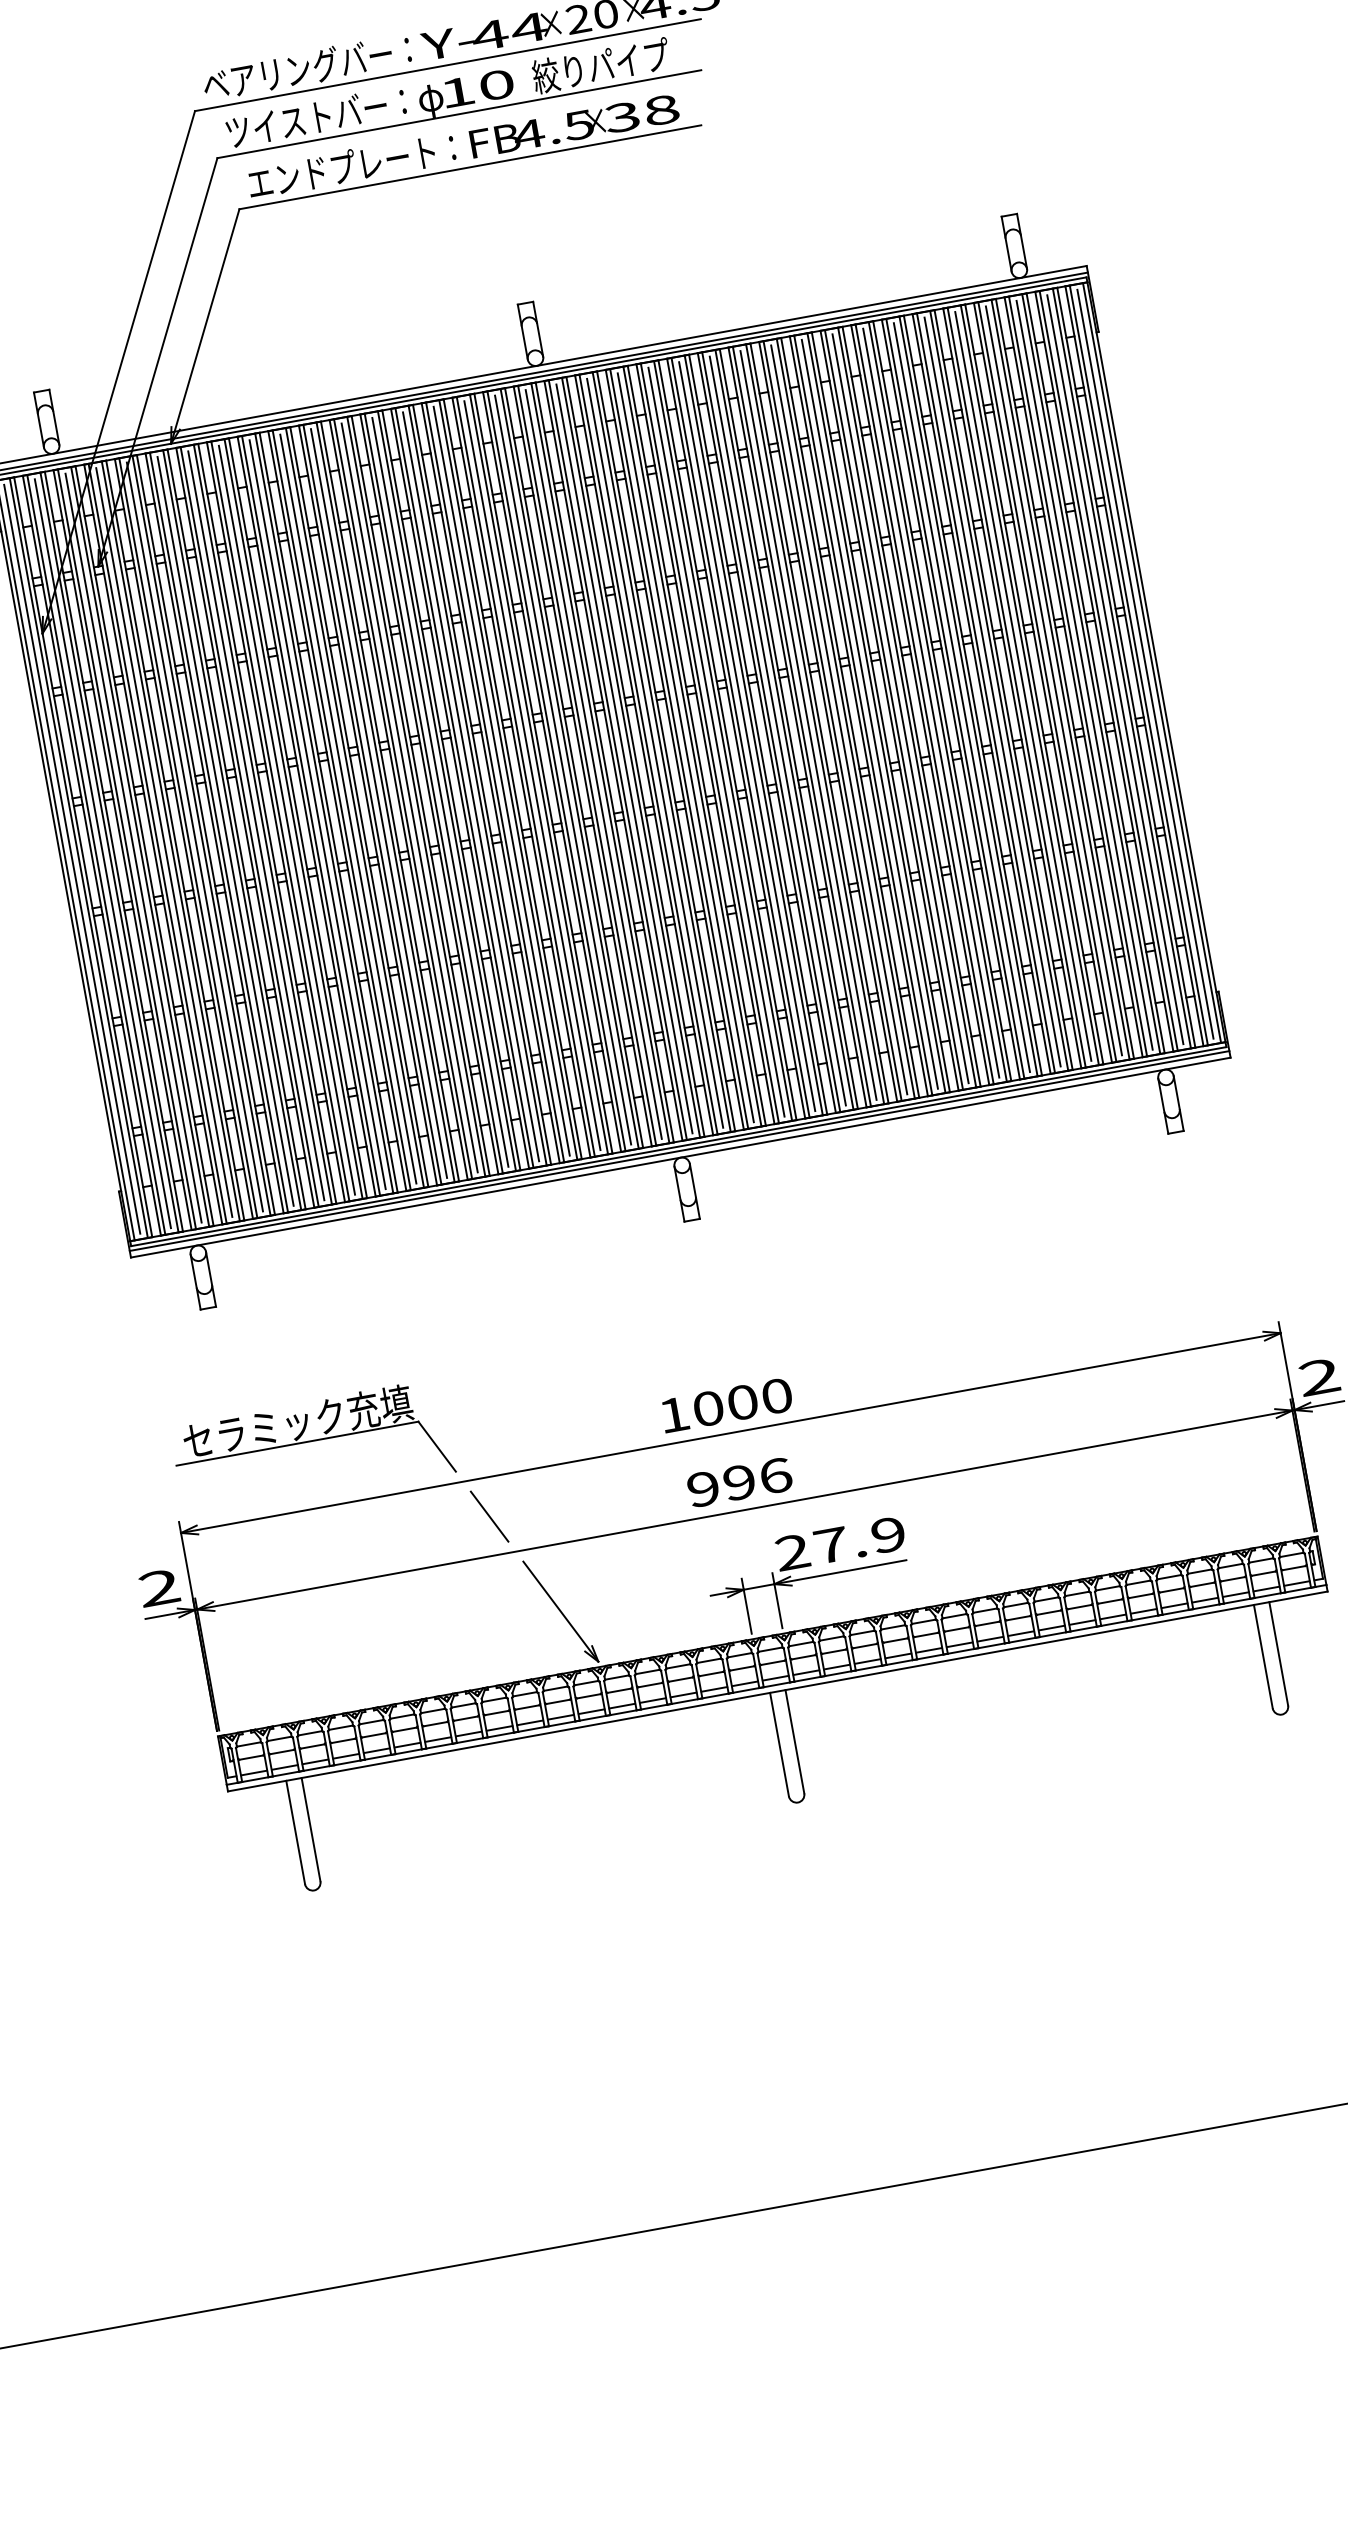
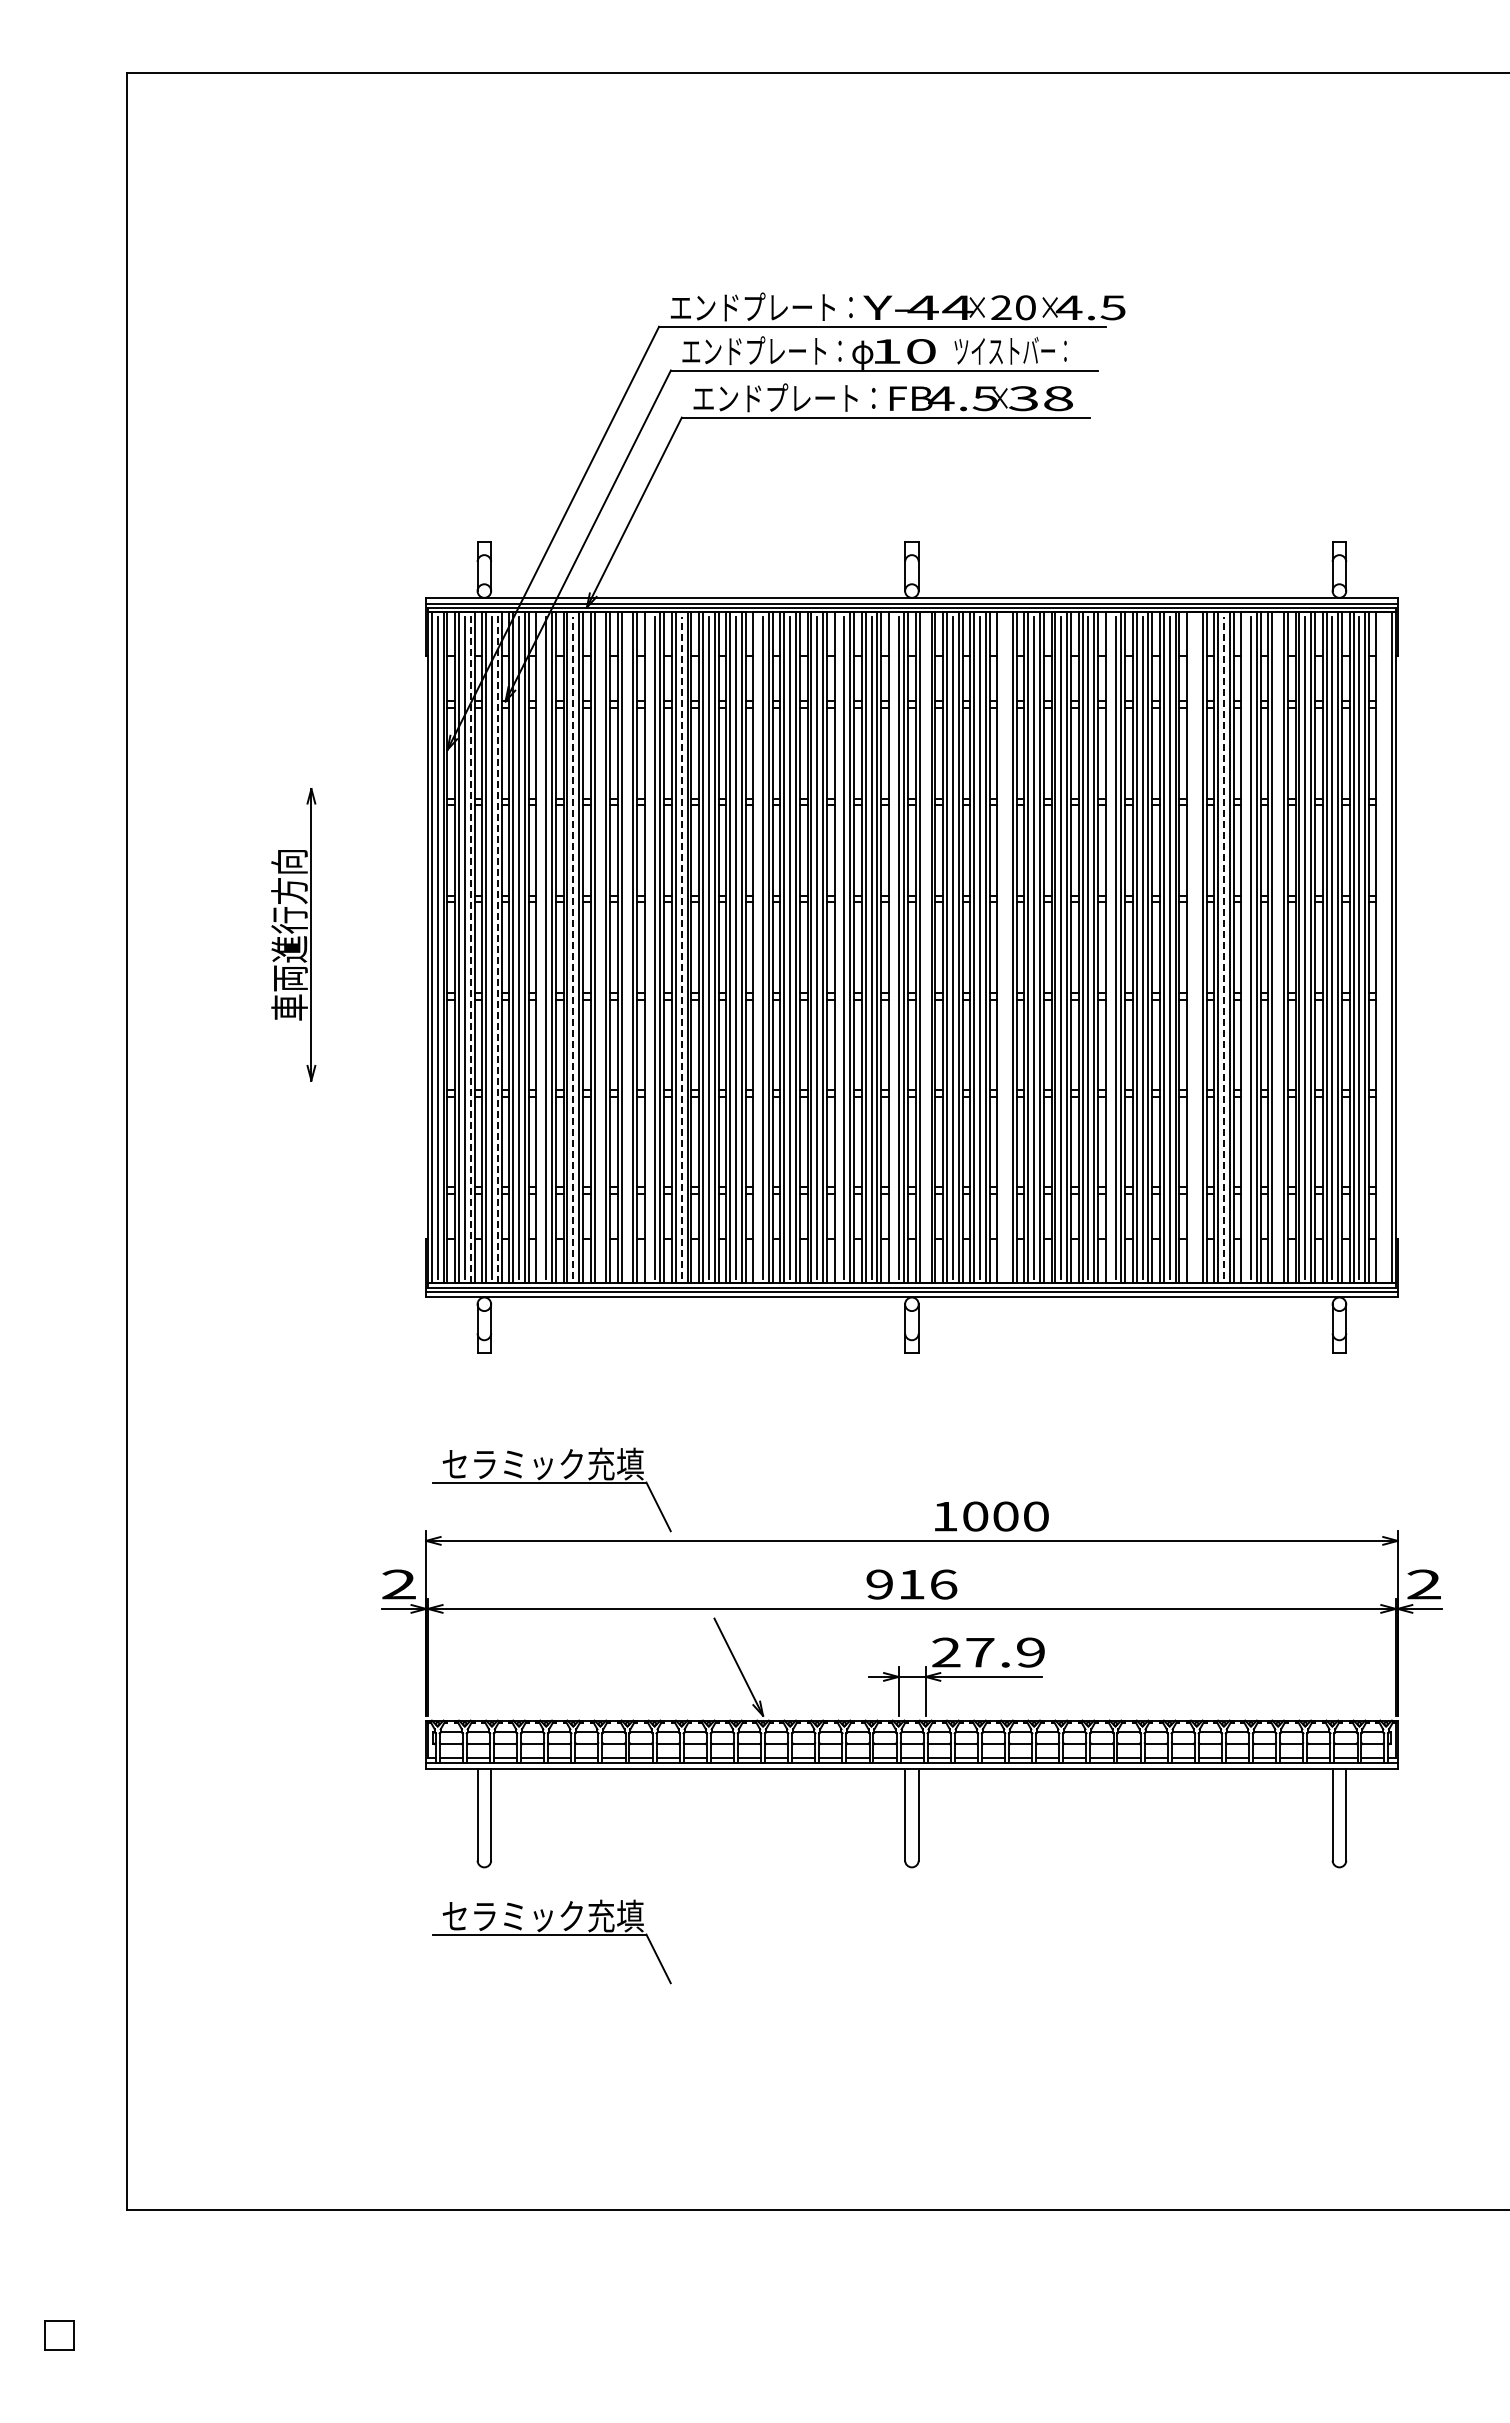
text: (600, 65) -> (1013, 350), 絞りパイプ -> ツイストバー：
text: (297, 68) -> (753, 306), ベアリングバー： -> エンドプレート：
text: (315, 116) -> (761, 350), ツイストバー： -> エンドプレート：
line: (1145, 663) -> (1386, 947), removed
line: (1139, 665) -> (1380, 947), removed
line: (1023, 686) -> (1278, 947), removed
line: (986, 692) -> (1245, 947), removed
line: (961, 697) -> (1223, 947), solid -> dashed
line: (930, 703) -> (1196, 947), removed
line: (924, 704) -> (1190, 947), removed
line: (832, 720) -> (1109, 947), removed
line: (716, 741) -> (1007, 947), removed
line: (710, 743) -> (1001, 947), removed
line: (624, 758) -> (925, 947), removed
line: (586, 765) -> (892, 947), removed
line: (525, 776) -> (838, 947), removed
line: (434, 793) -> (757, 947), removed
line: (348, 808) -> (681, 947), solid -> dashed
line: (310, 815) -> (648, 947), removed
line: (286, 820) -> (627, 947), removed
line: (256, 825) -> (600, 947), removed
line: (225, 831) -> (573, 947), solid -> dashed
line: (188, 837) -> (540, 947), removed
line: (139, 846) -> (497, 947), solid -> dashed
line: (109, 852) -> (470, 947), solid -> dashed
text: (726, 1405) -> (991, 1516), moved
text: (739, 1482) -> (911, 1584), 996 -> 916
line: (489, 1516) -> (692, 1574), removed
part: (405, 1960) -> (551, 1941), added

